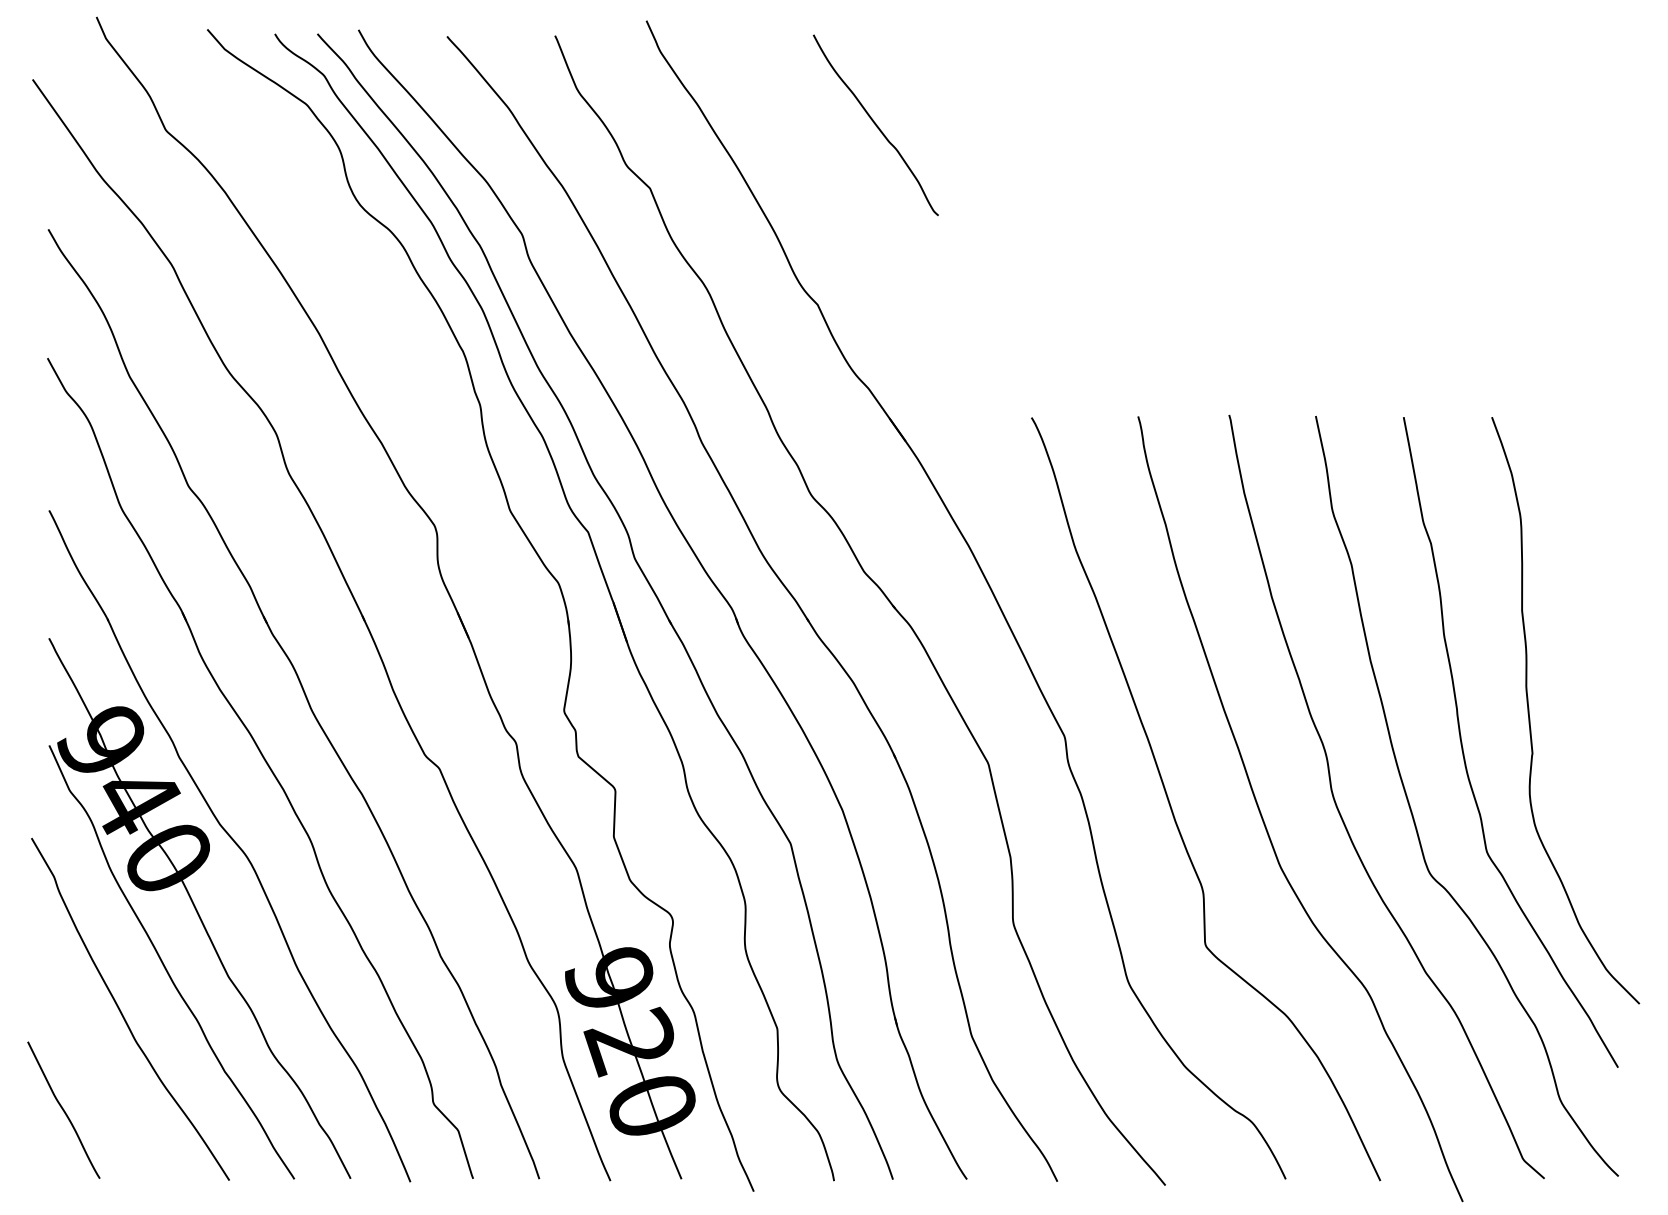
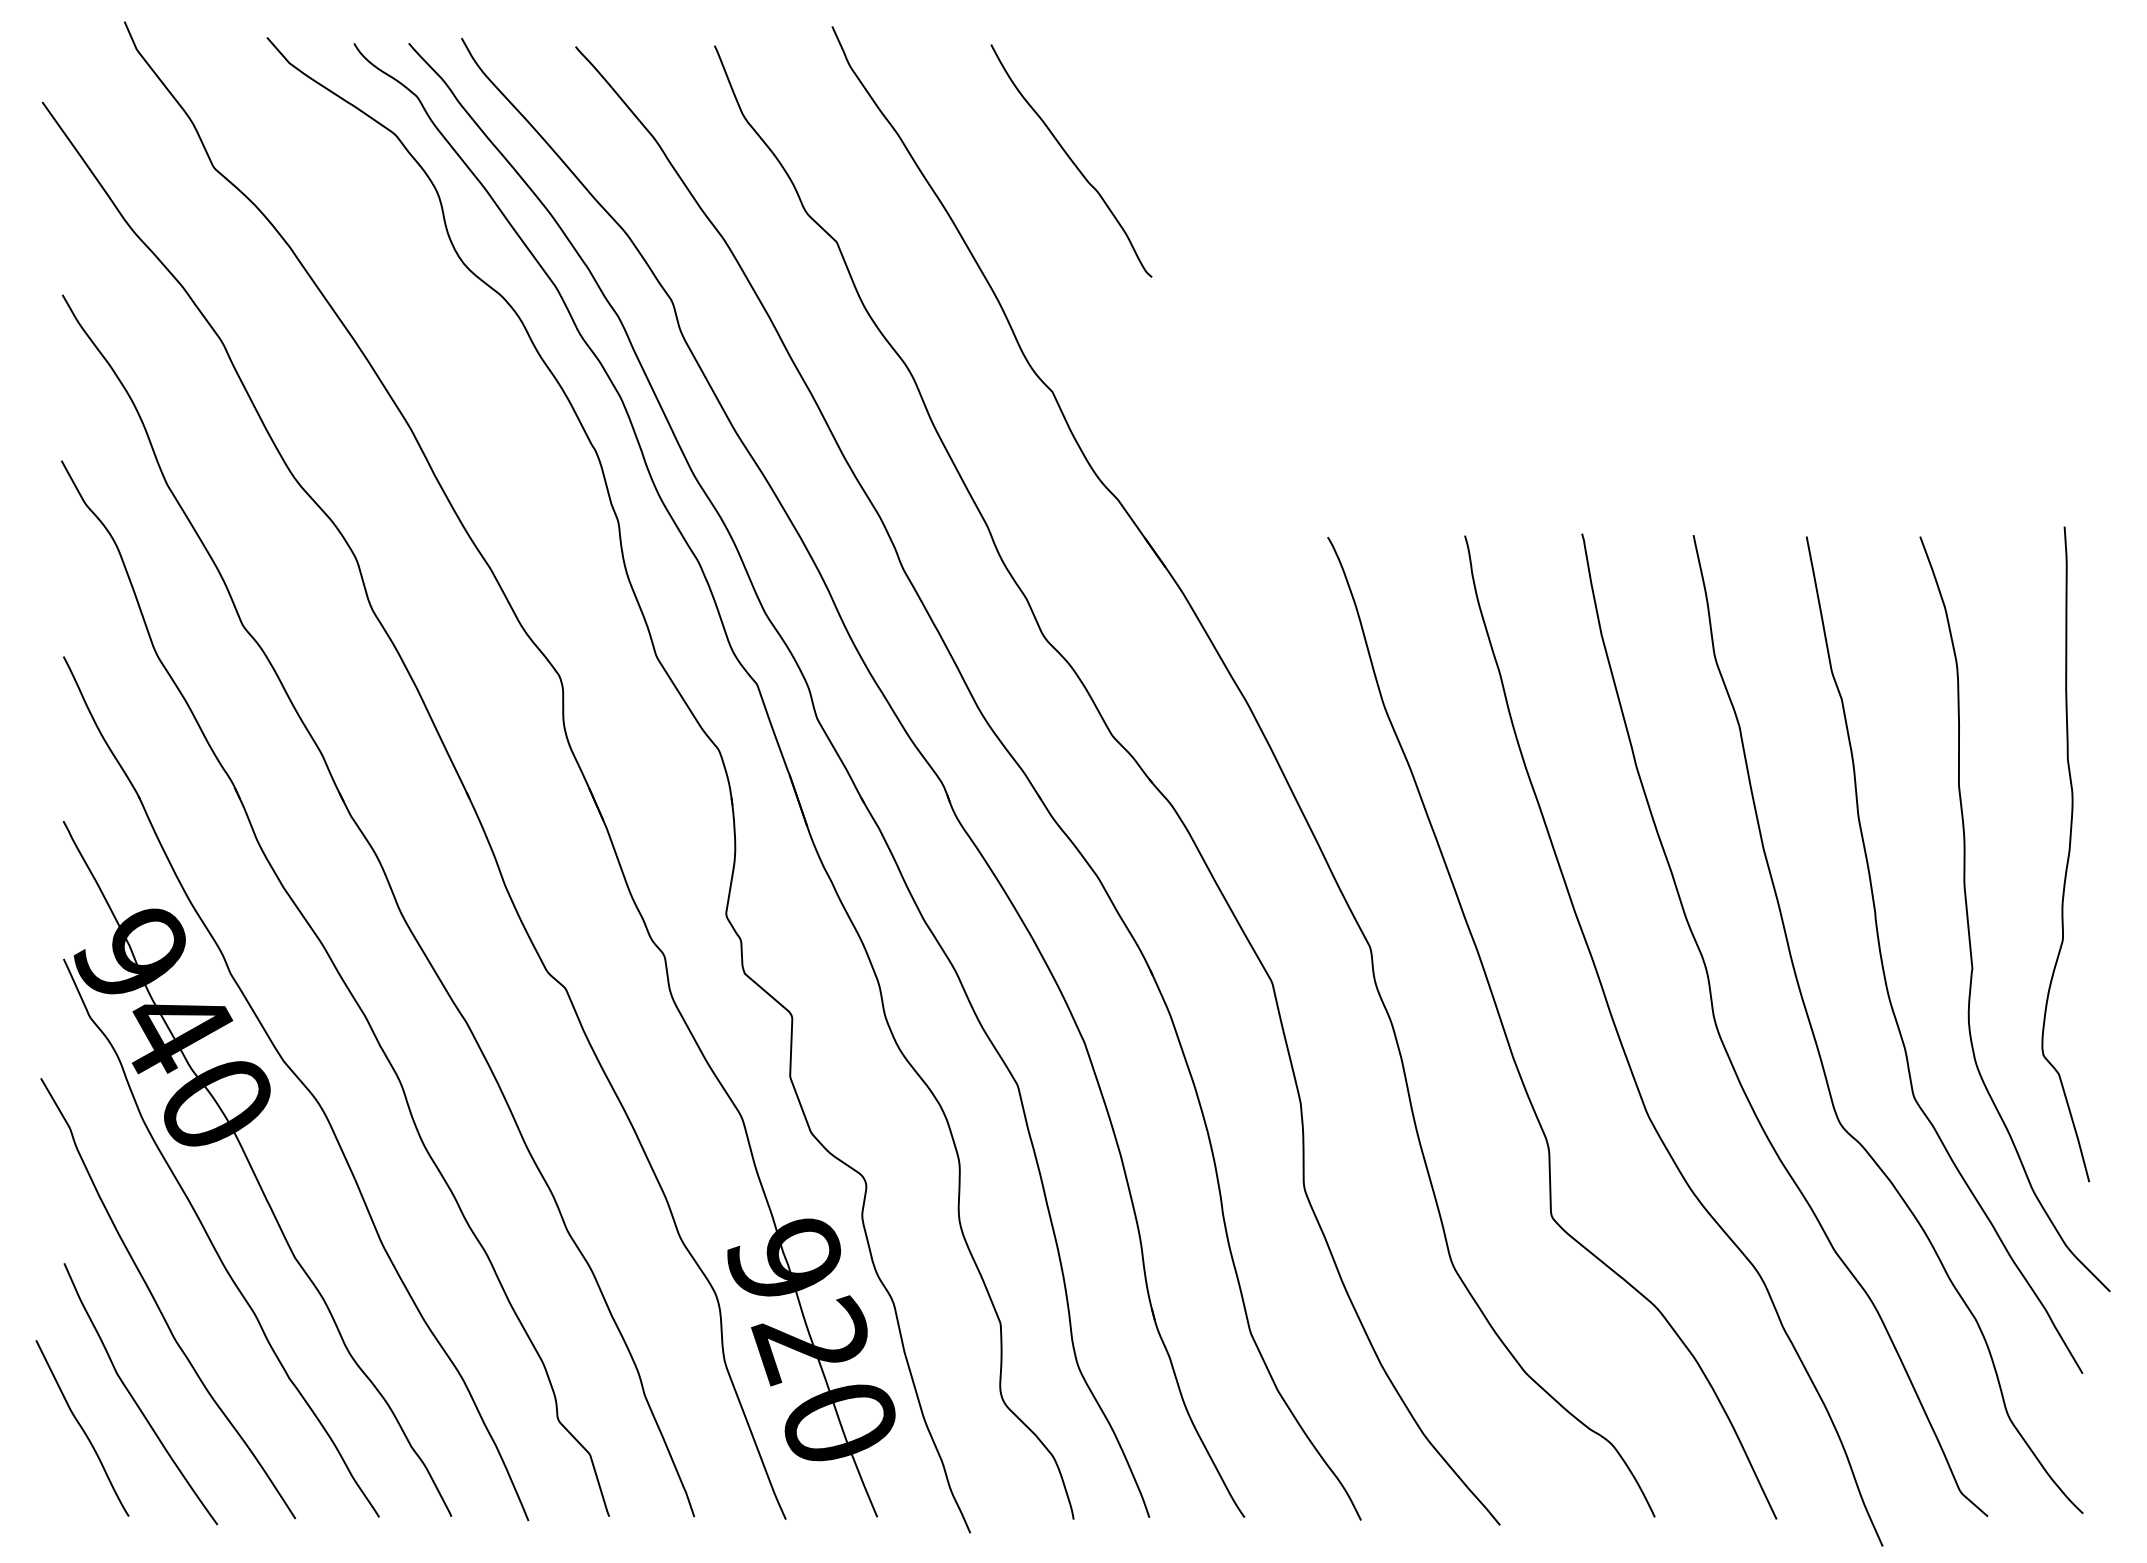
curve: (875, 124) -> (1071, 160), moved
curve: (1606, 665) -> (2067, 856), added
curve: (104, 1086) -> (134, 1398), added

